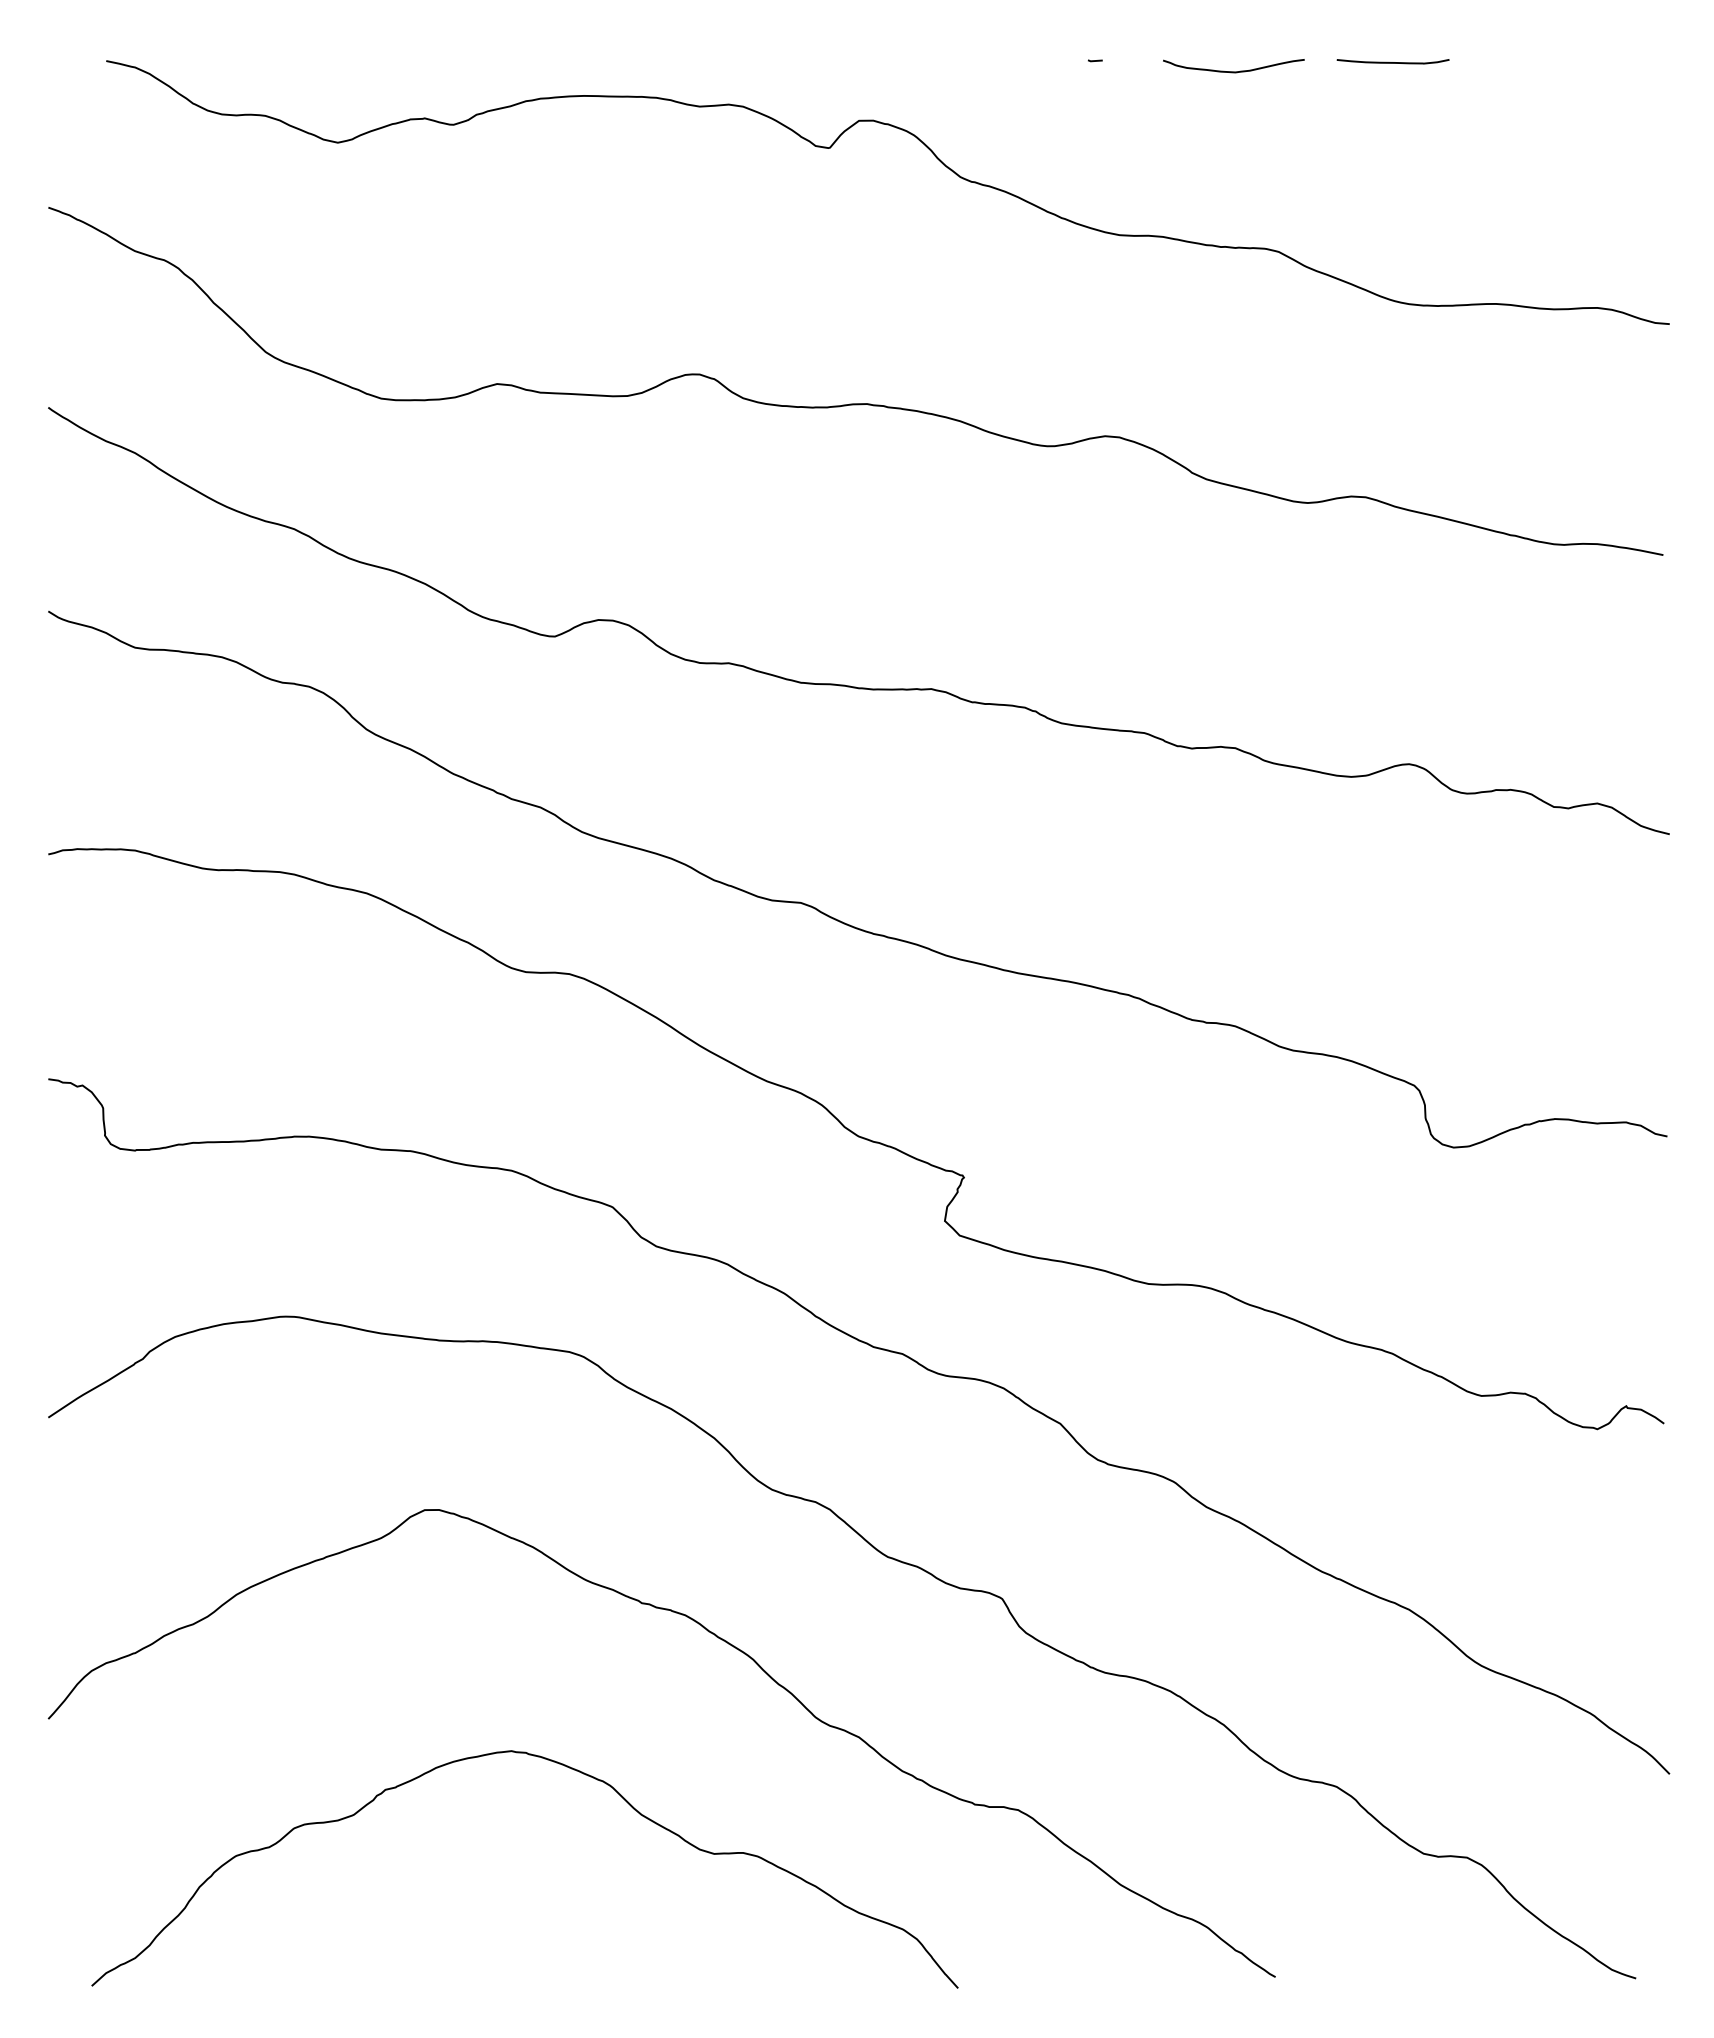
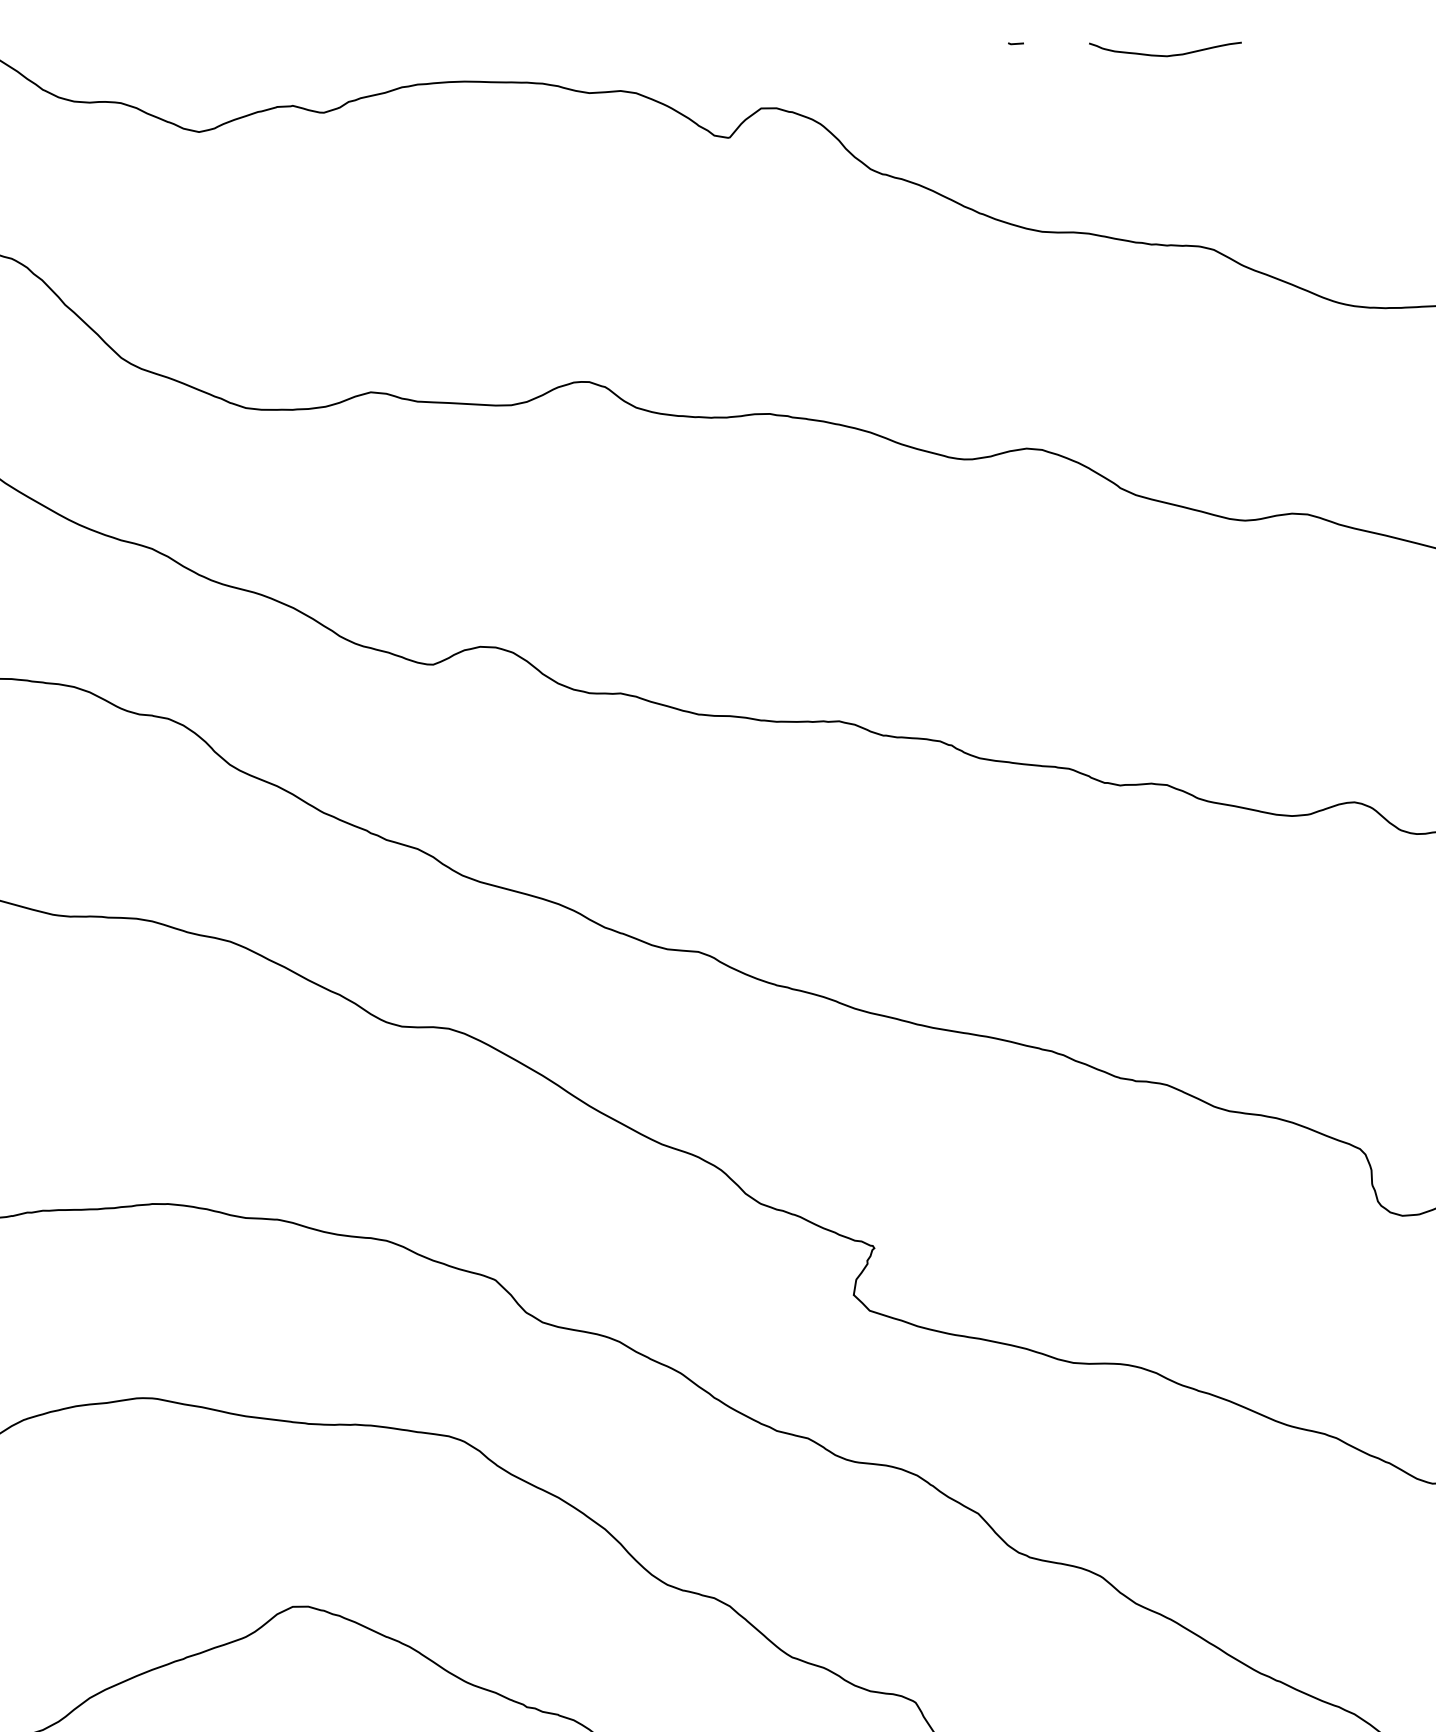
curve: (1392, 62) -> (1336, 45), removed

